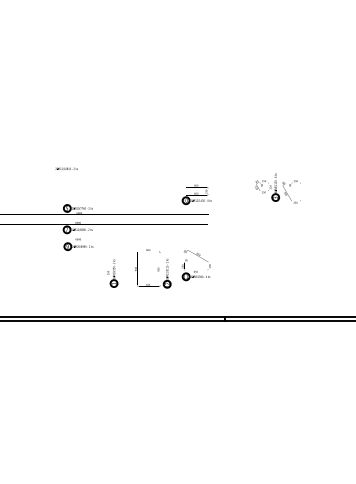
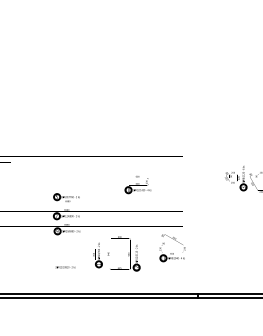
text: (66, 168) -> (65, 266), moved
part: (196, 194) -> (137, 184), moved
part: (153, 268) -> (124, 253), moved

